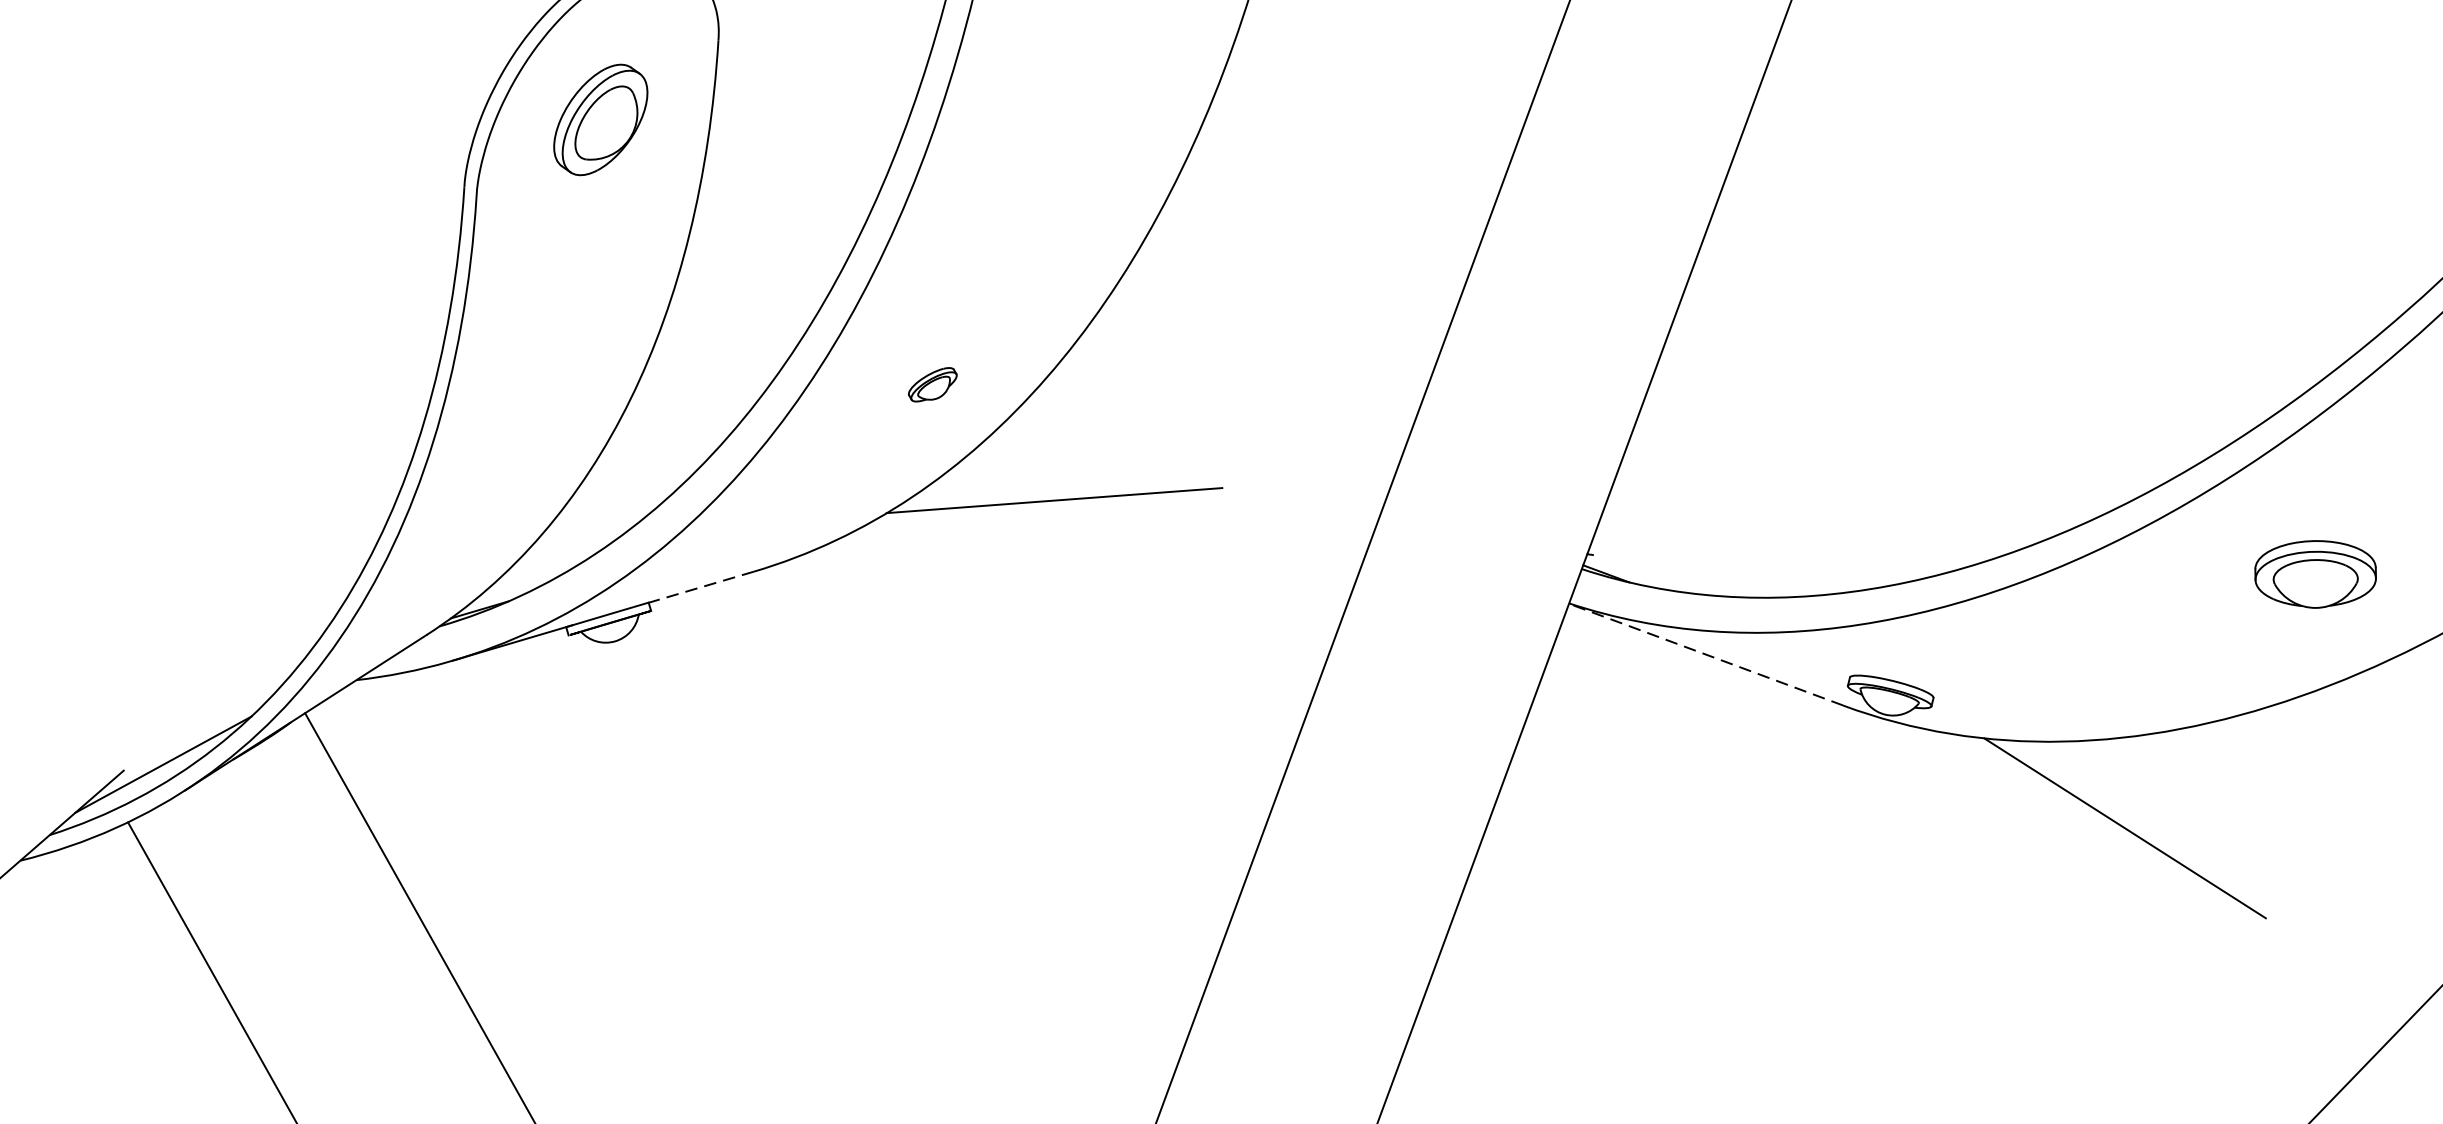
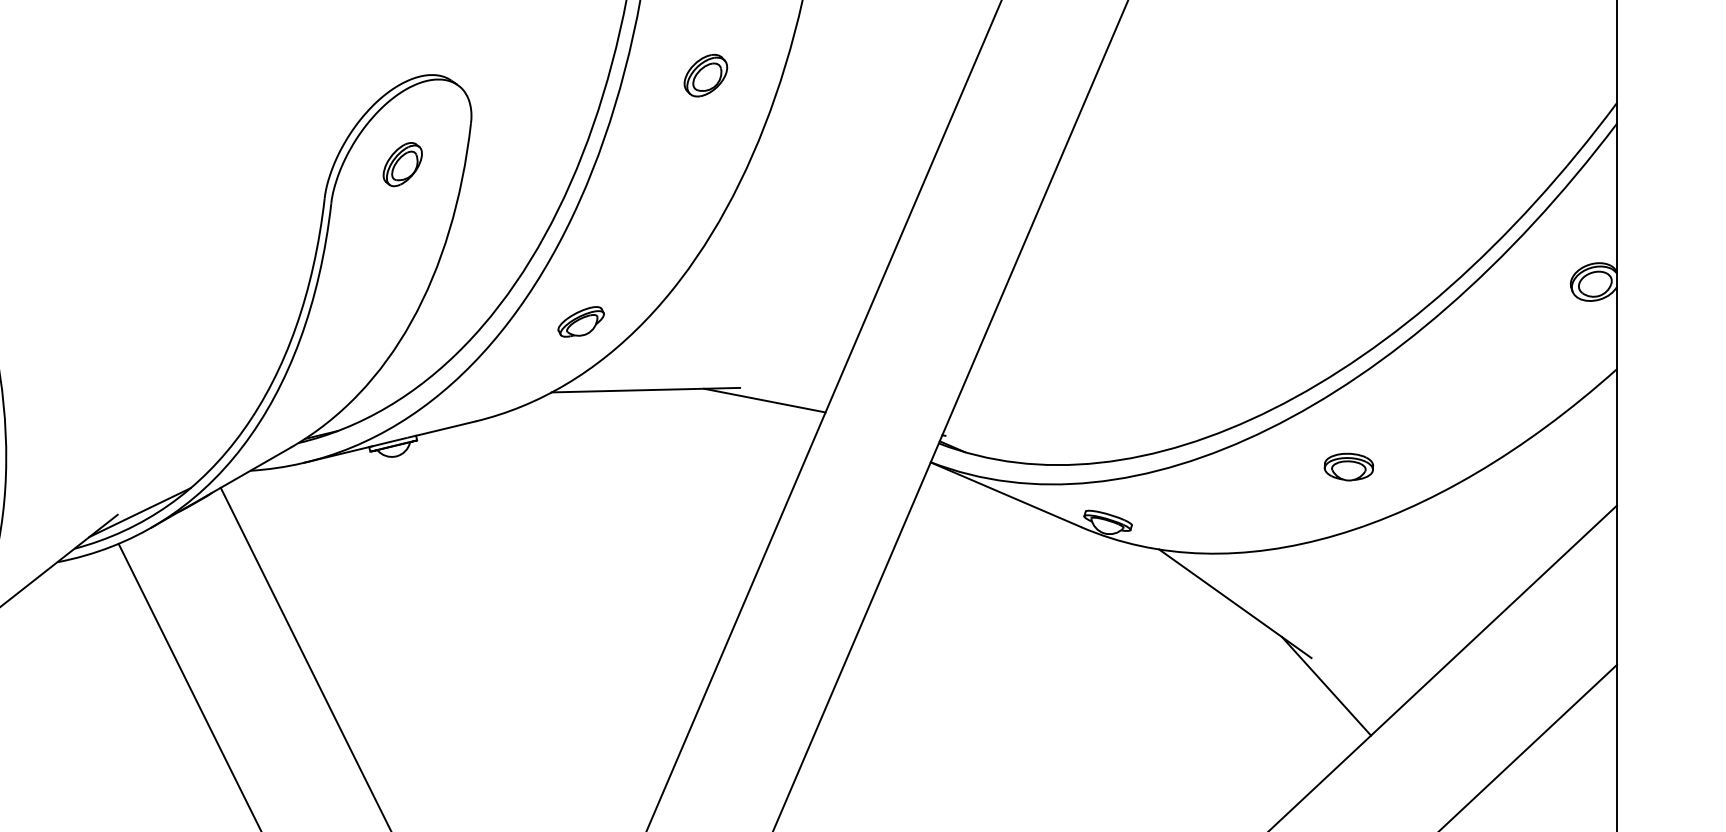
part: (600, 120) -> (402, 164), size x0.71
part: (931, 384) -> (580, 321), size x1.67
line: (1266, 508) -> (764, 400), added
part: (2314, 573) -> (1348, 466), size x0.71
line: (700, 587) -> (445, 428), dashed -> solid
line: (1705, 654) -> (1005, 494), dashed -> solid
line: (2295, 967) -> (1326, 686), added

